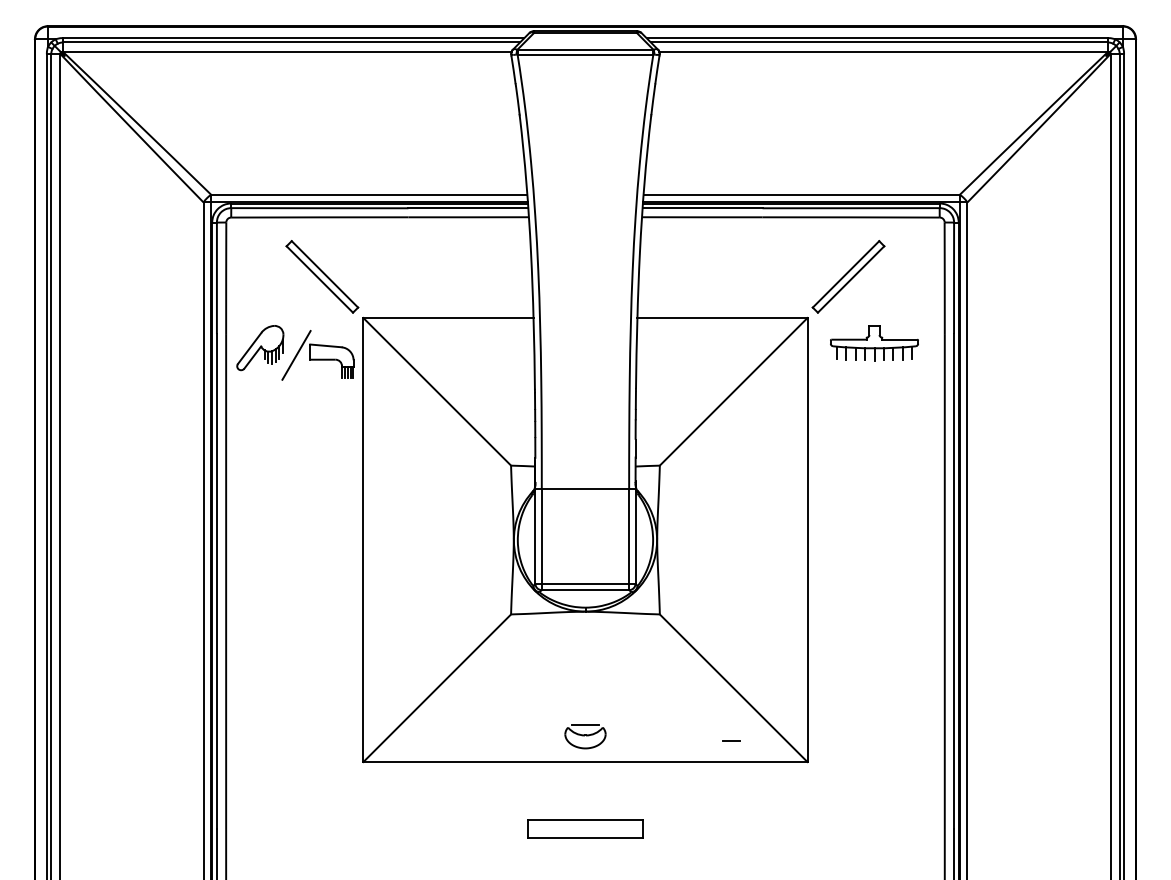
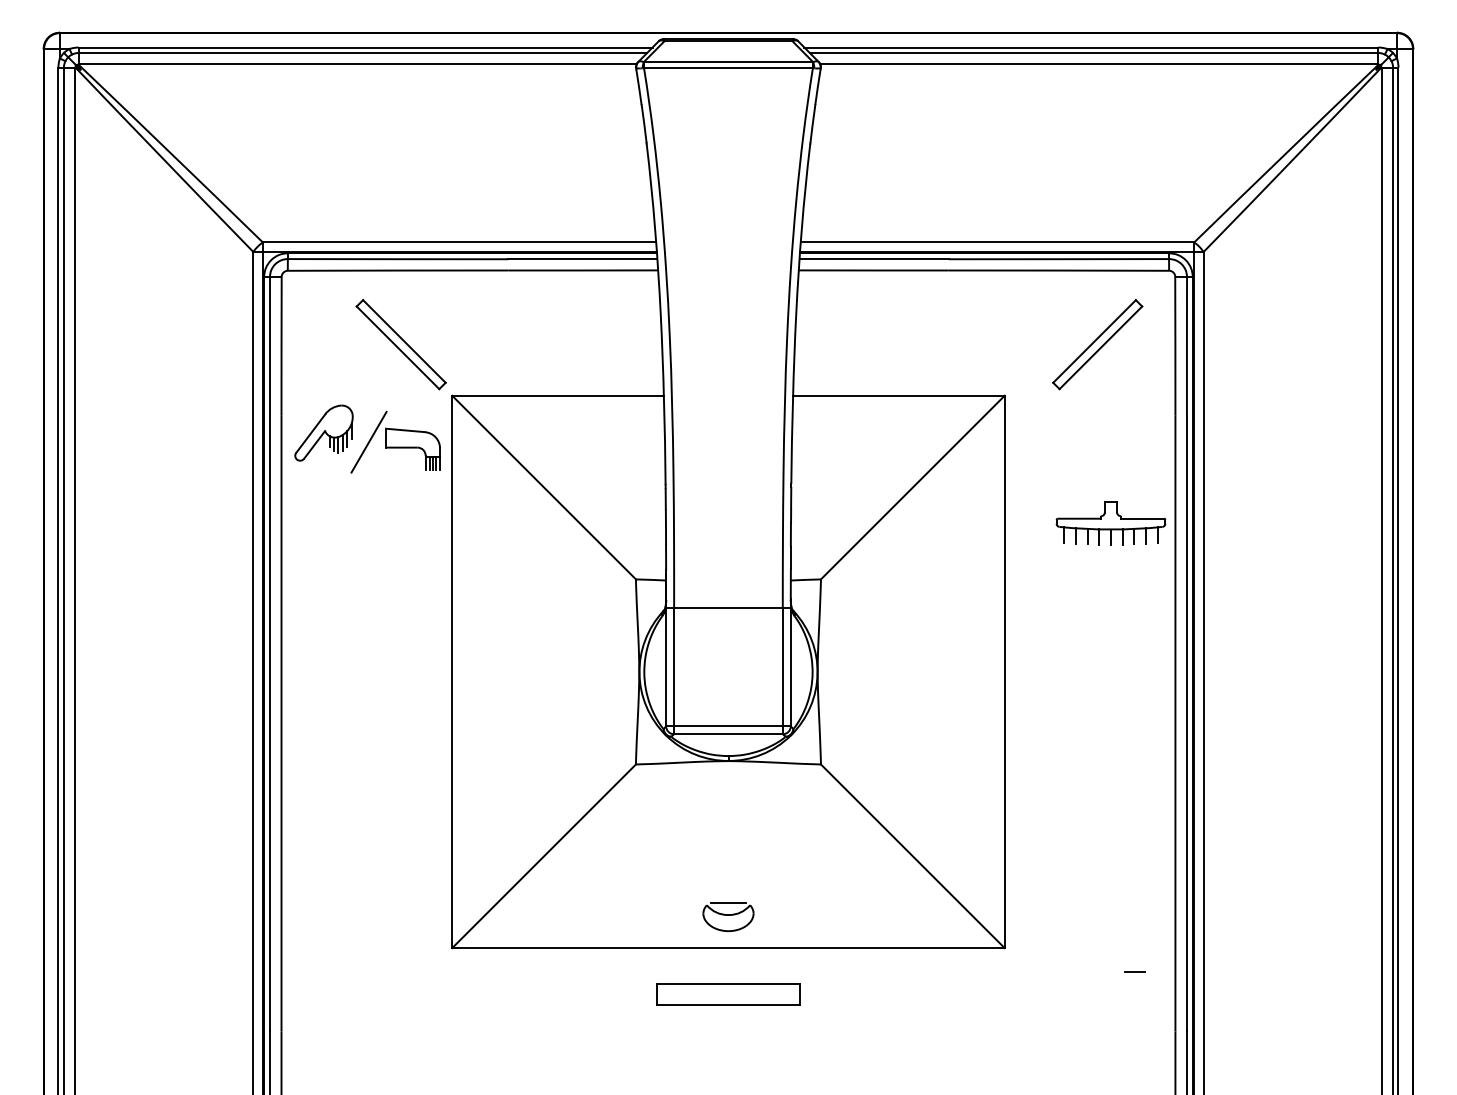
part: (848, 276) -> (1097, 344), moved
part: (874, 343) -> (1110, 523), moved
line: (731, 740) -> (1134, 971), moved
part: (585, 829) -> (728, 994), moved

